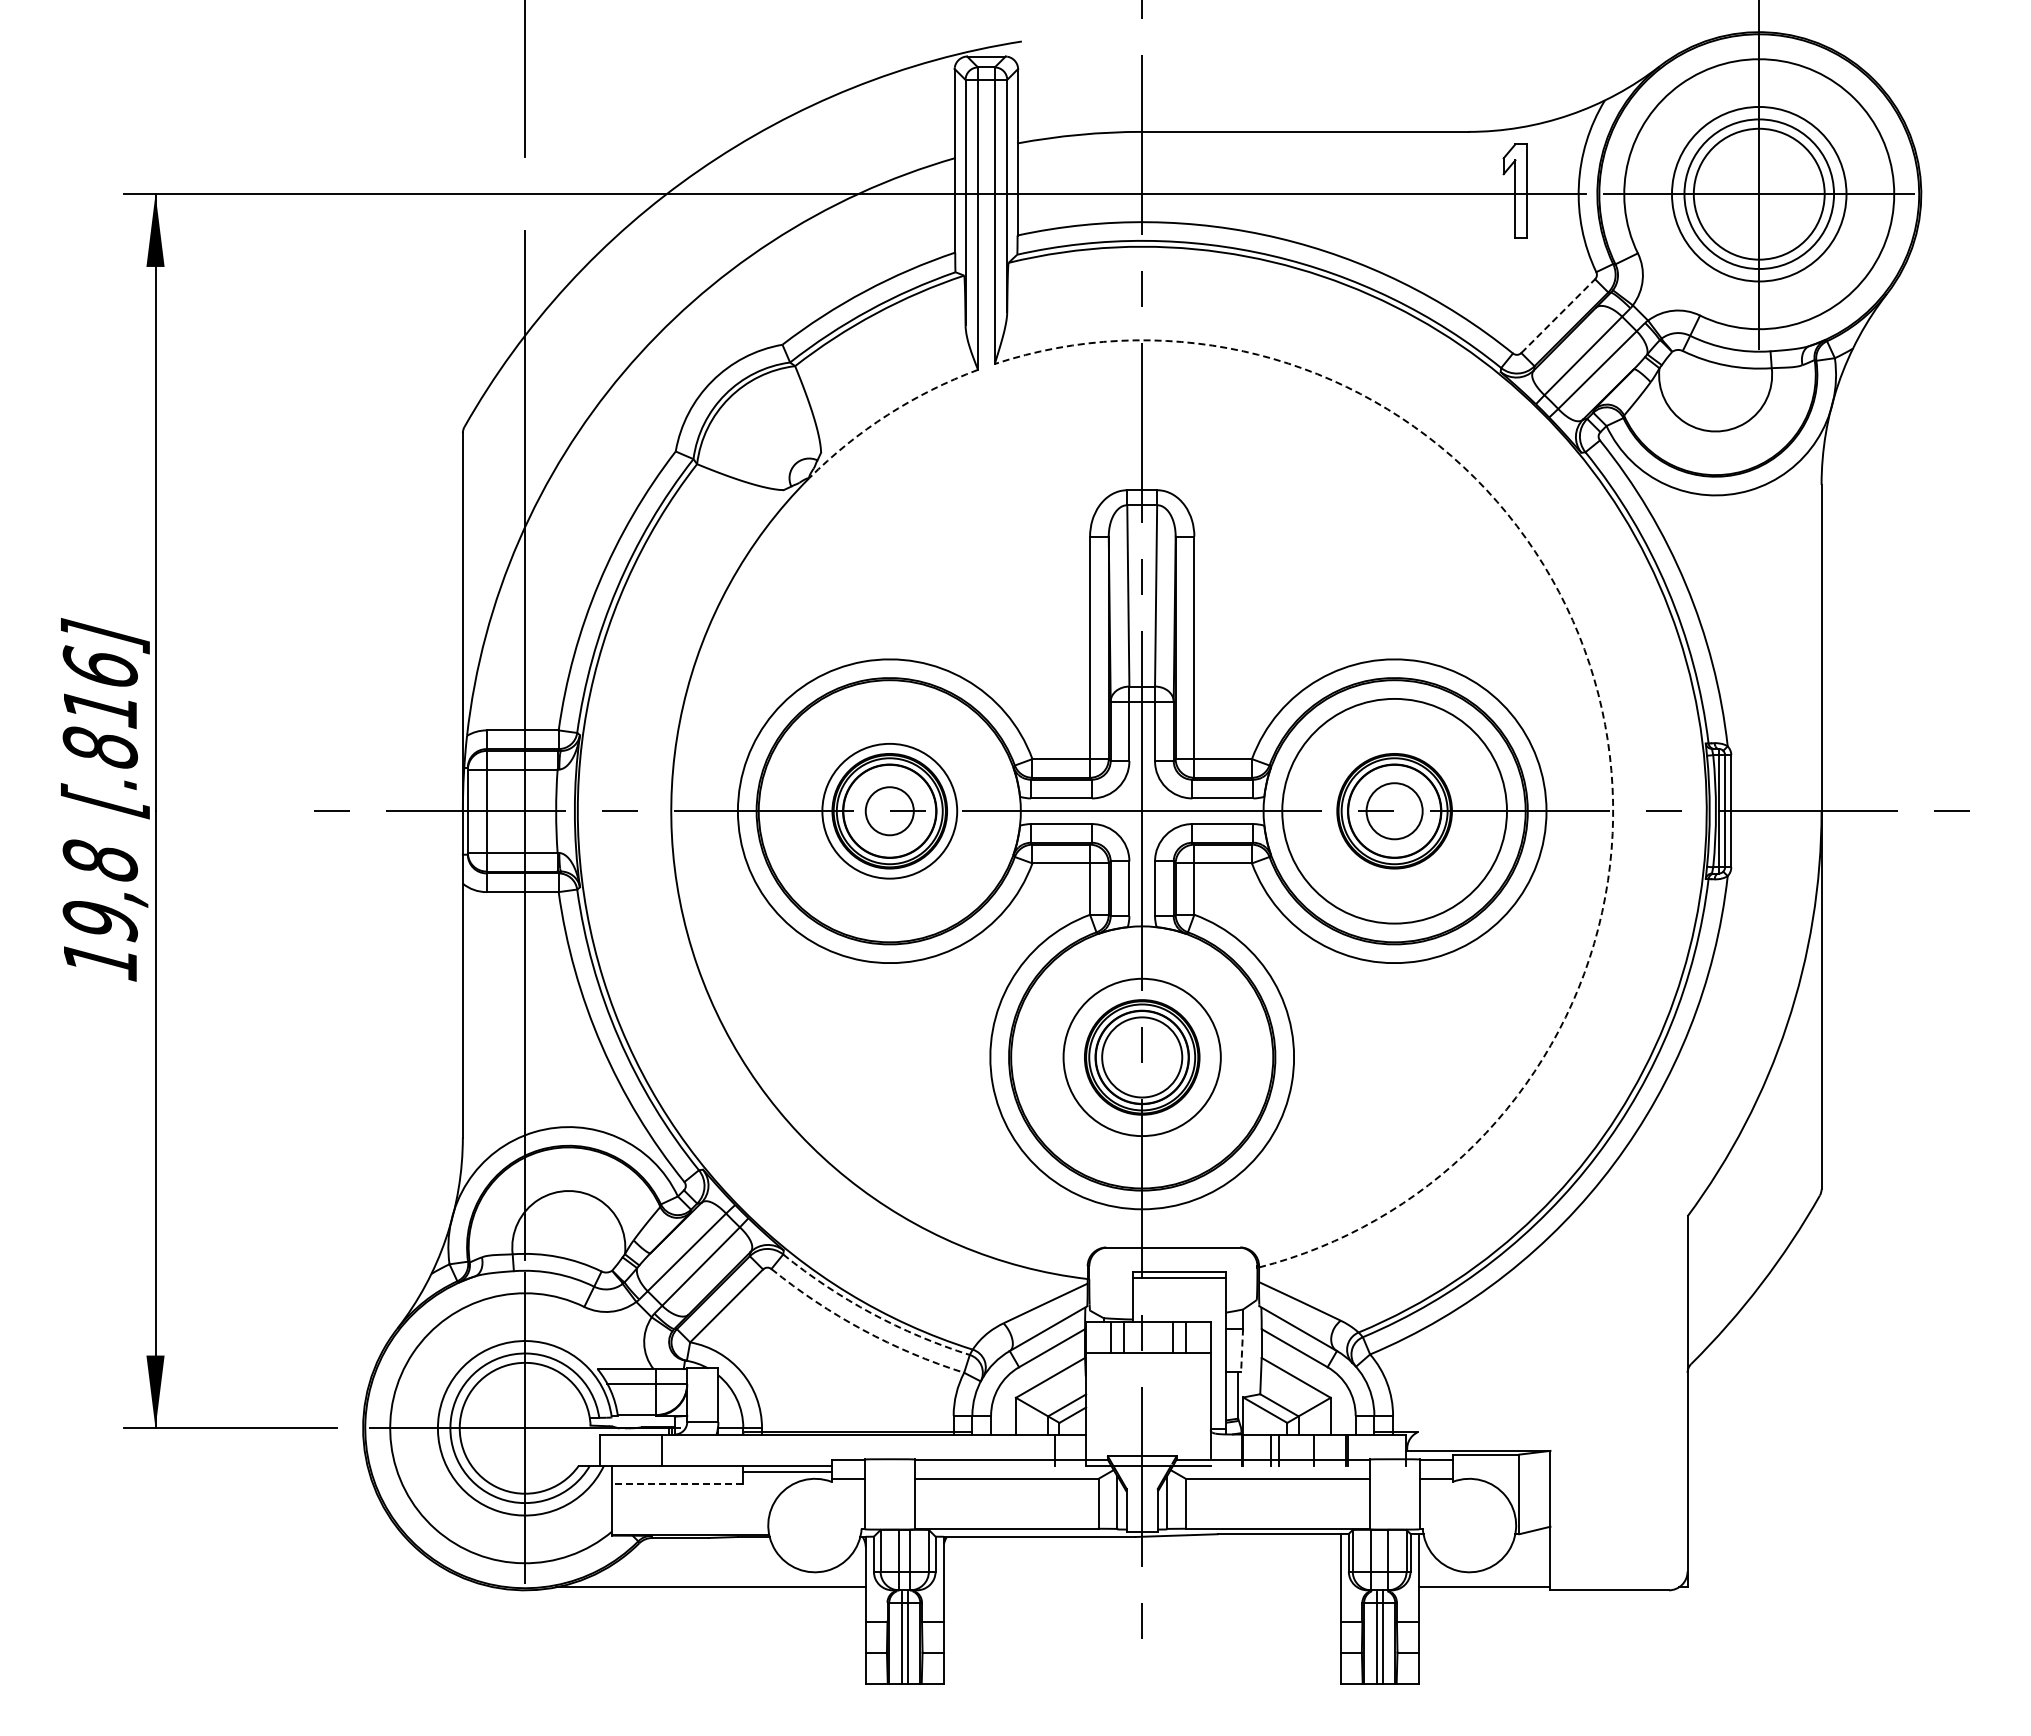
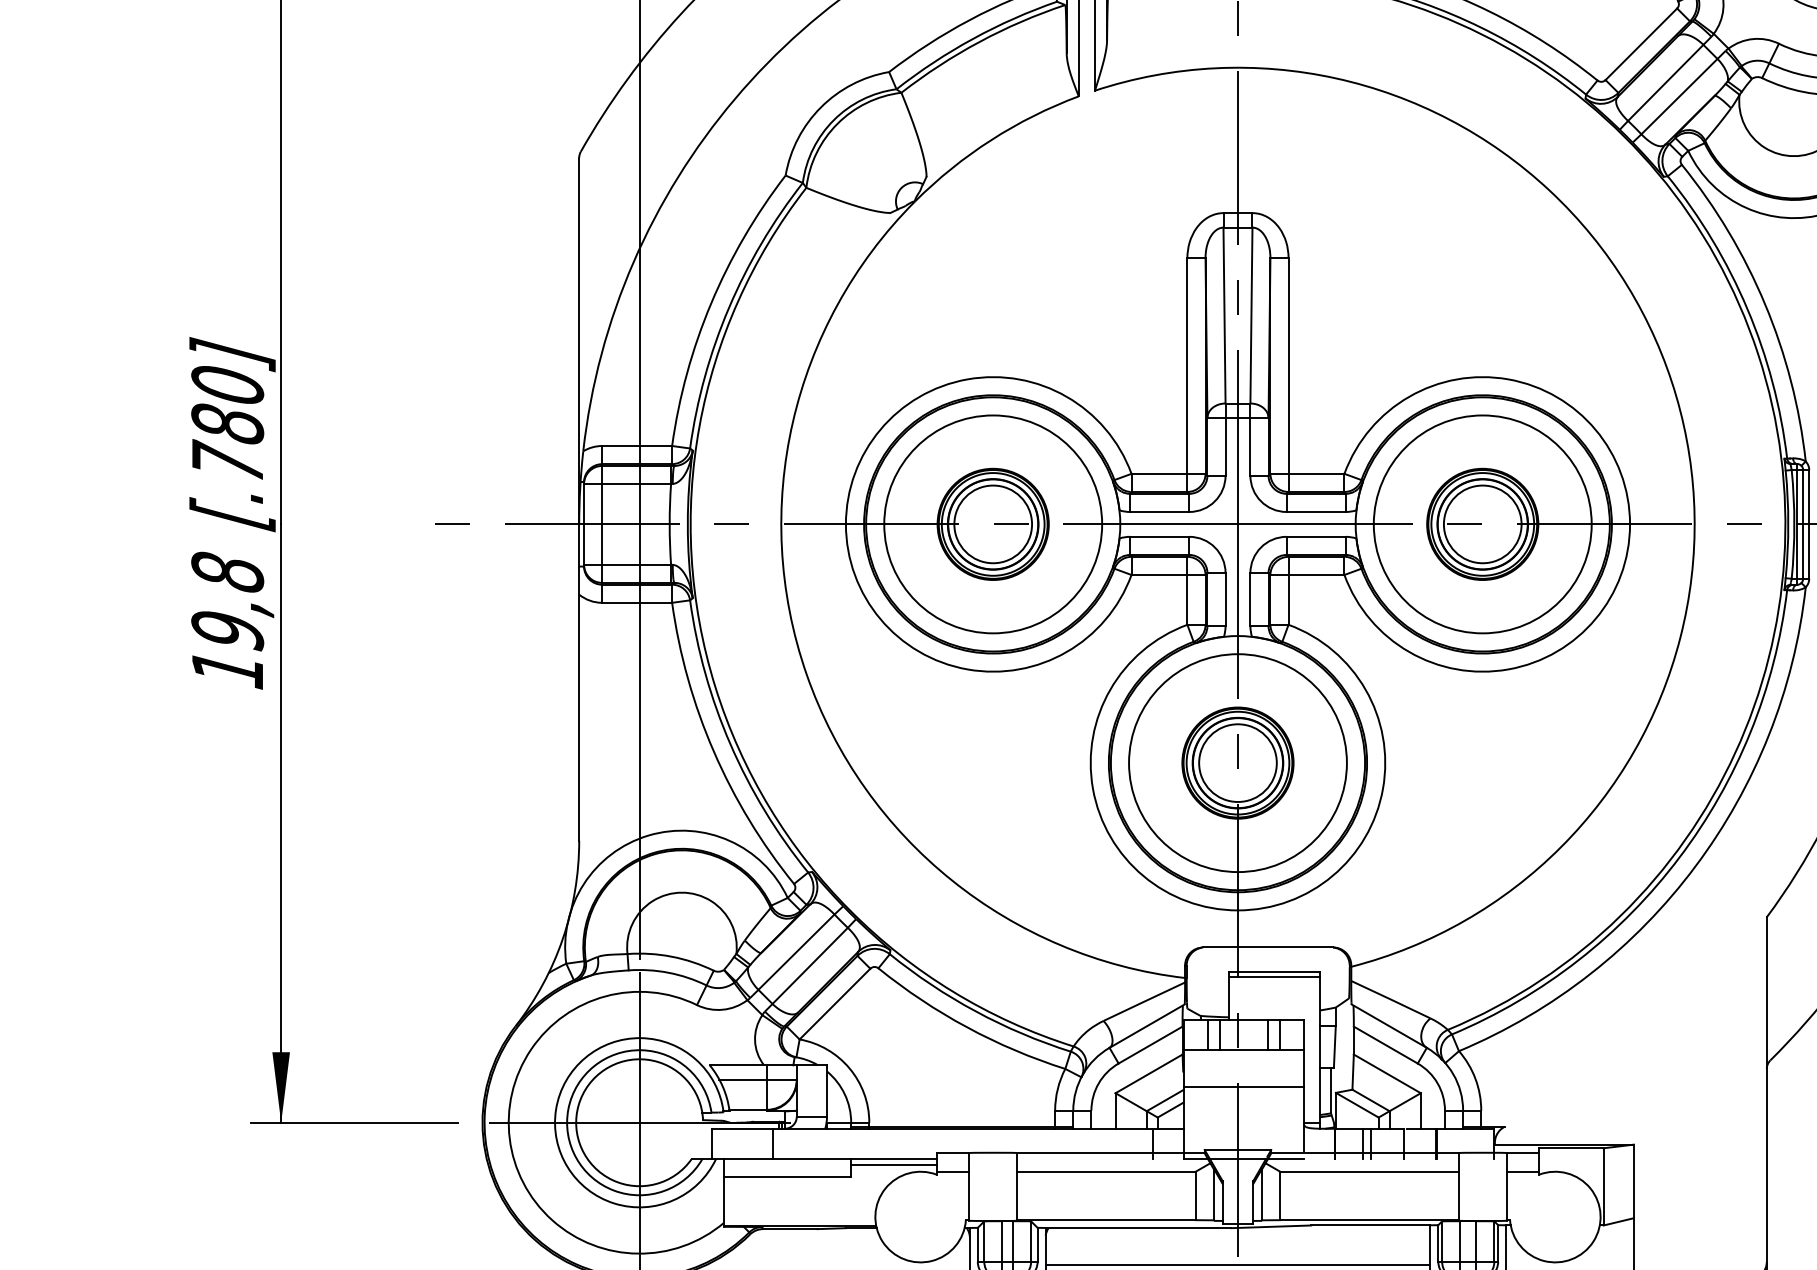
line: (1558, 315) -> (1641, 43), dashed -> solid
arc: (887, 414) -> (990, 139), dashed -> solid
arc: (1594, 679) -> (1676, 396), dashed -> solid
text: (100, 706) -> (227, 422), [.816] -> [.780]
circle: (889, 810) -> (992, 523), size x1.67
circle: (889, 811) -> (992, 524), size x1.67
circle: (1394, 811) -> (1482, 524), size x1.43
circle: (1141, 1057) -> (1237, 763), size x1.43
arc: (871, 1313) -> (975, 1011), dashed -> solid
arc: (862, 1329) -> (966, 1026), dashed -> solid
line: (1242, 1350) -> (1335, 1047), dashed -> solid
line: (1148, 1391) -> (1244, 1087), added
line: (677, 1484) -> (787, 1177), dashed -> solid
line: (1141, 1574) -> (1237, 1264), added

